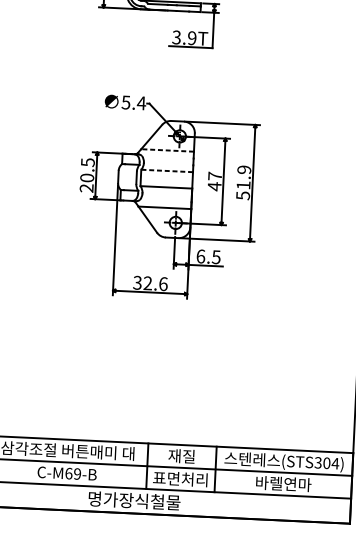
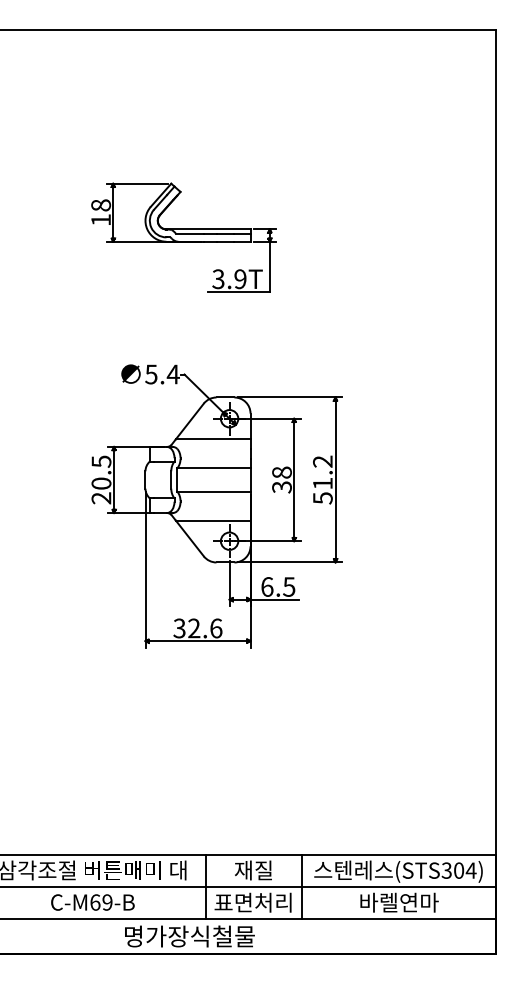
line: (167, 150) -> (212, 439), dashed -> solid
text: (244, 169) -> (322, 461), 51.9 -> 51.2
line: (166, 171) -> (213, 468), dashed -> solid
text: (214, 181) -> (281, 479), 47 -> 38

